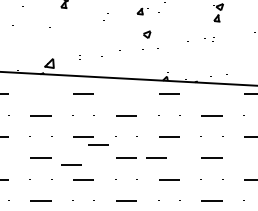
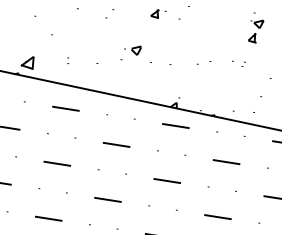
part: (147, 34) -> (136, 50), moved
line: (98, 144) -> (74, 176), removed
line: (156, 157) -> (146, 204), removed
line: (71, 164) -> (35, 196), removed

